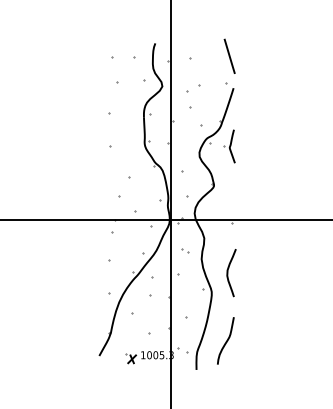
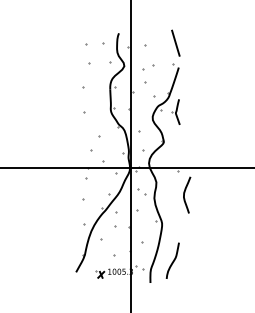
part: (185, 250) -> (142, 191), size x1.6
curve: (228, 273) -> (184, 195), moved

